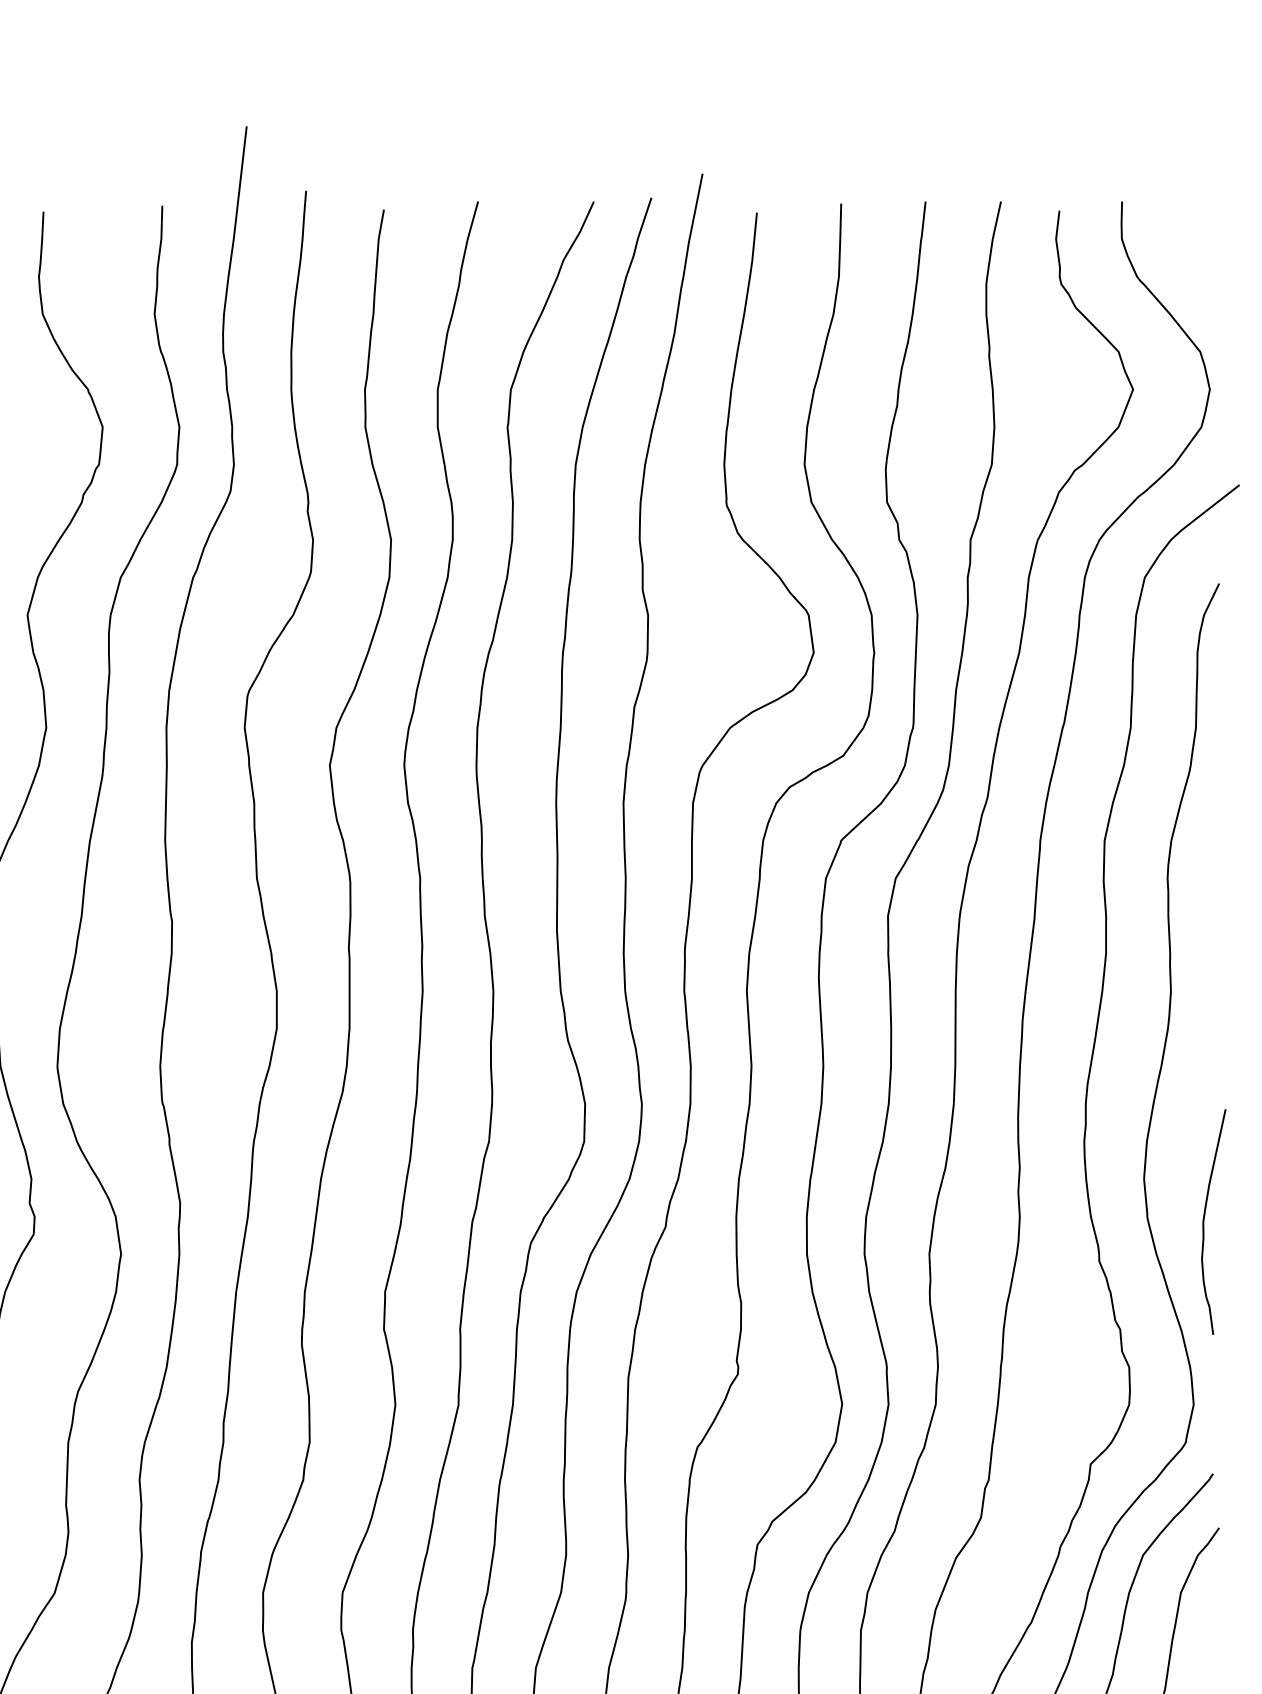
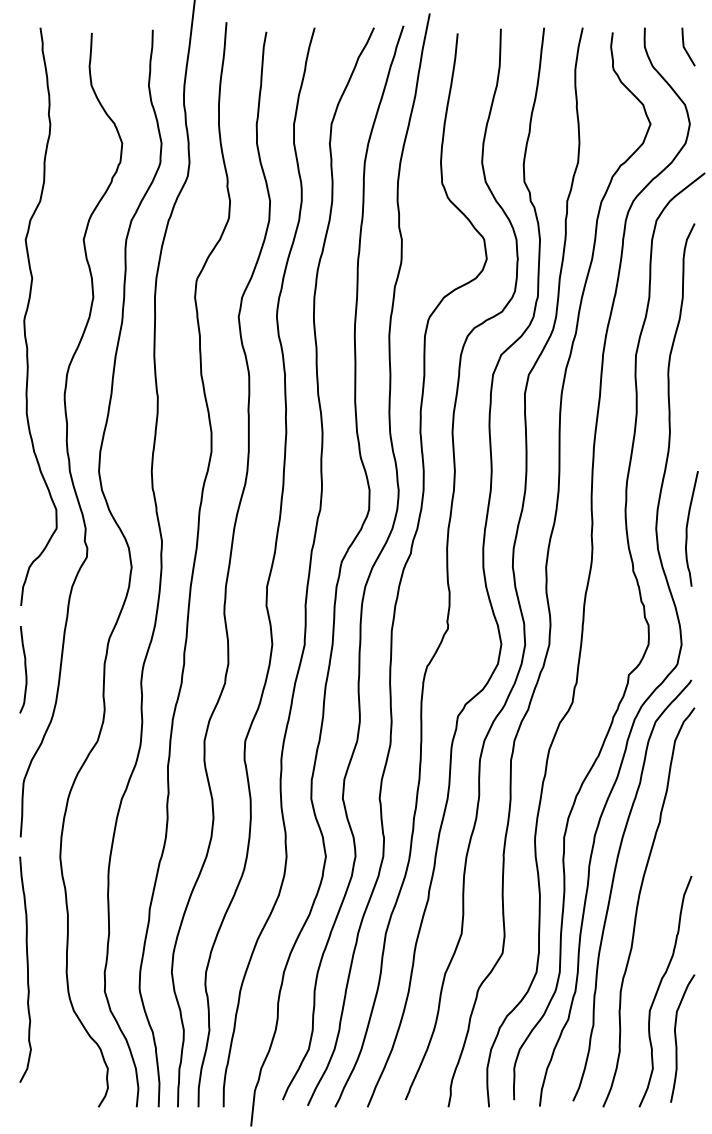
line: (1201, 240) -> (685, 47), added
curve: (1205, 1221) -> (687, 528), moved

